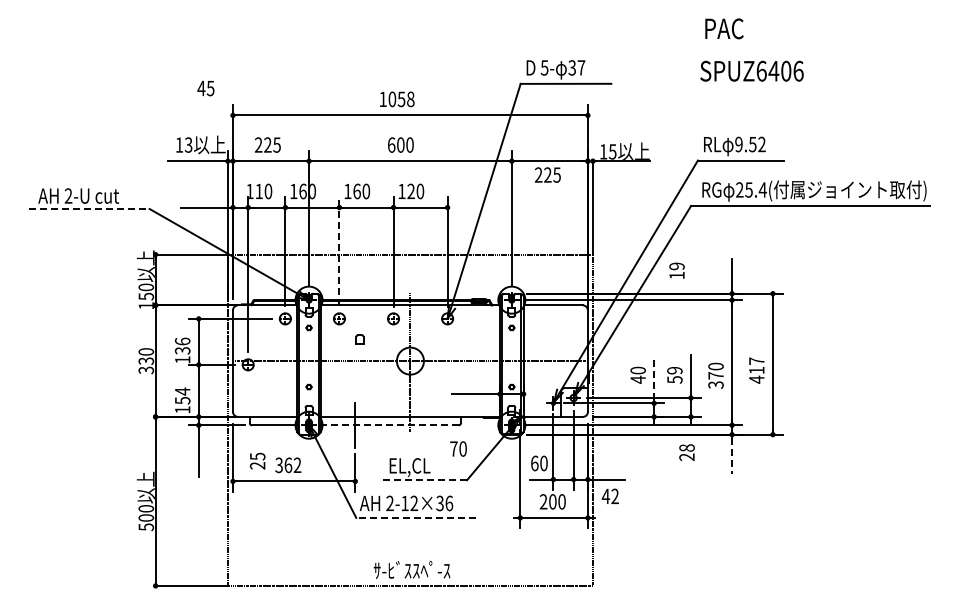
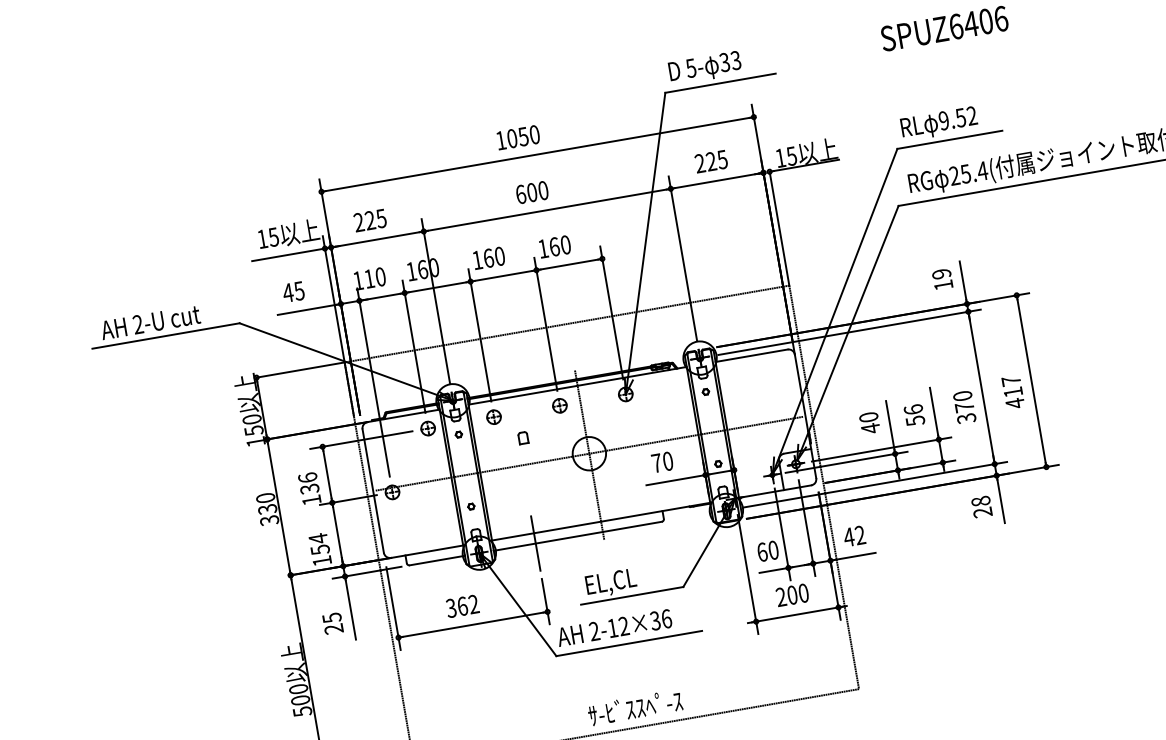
text: (581, 67) -> (735, 60), 37 -> 33
text: (205, 88) -> (293, 292), moved
text: (410, 99) -> (534, 135), 1058 -> 1050
text: (188, 144) -> (273, 236), 13 -> 15
text: (547, 174) -> (710, 161), moved
text: (411, 191) -> (554, 246), 120 -> 160
line: (89, 208) -> (166, 335), dashed -> solid
line: (339, 251) -> (479, 335), dashed -> solid
text: (676, 270) -> (941, 279), moved
text: (674, 370) -> (913, 409), 59 -> 56
line: (654, 379) -> (890, 424), dashed -> solid
line: (389, 425) -> (577, 536), dashed -> solid
text: (458, 448) -> (662, 461), moved
text: (686, 452) -> (981, 506), moved
line: (732, 455) -> (1001, 500), dashed -> solid
text: (257, 460) -> (332, 622), moved
line: (425, 480) -> (632, 595), dashed -> solid
text: (609, 495) -> (853, 535), moved
line: (416, 517) -> (629, 642), dashed -> solid

